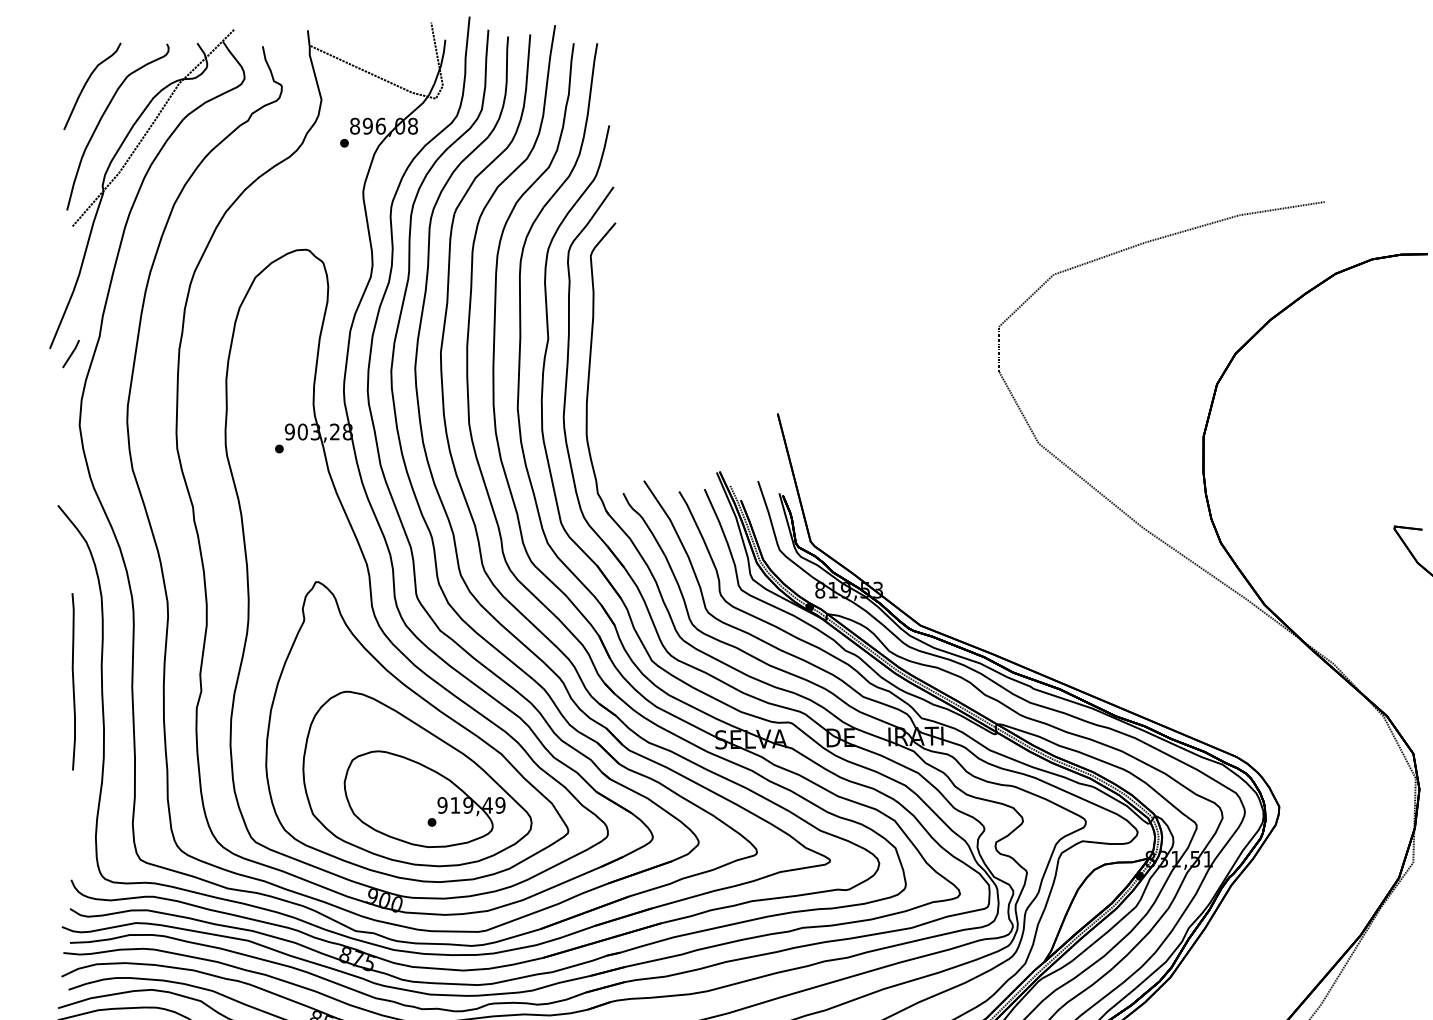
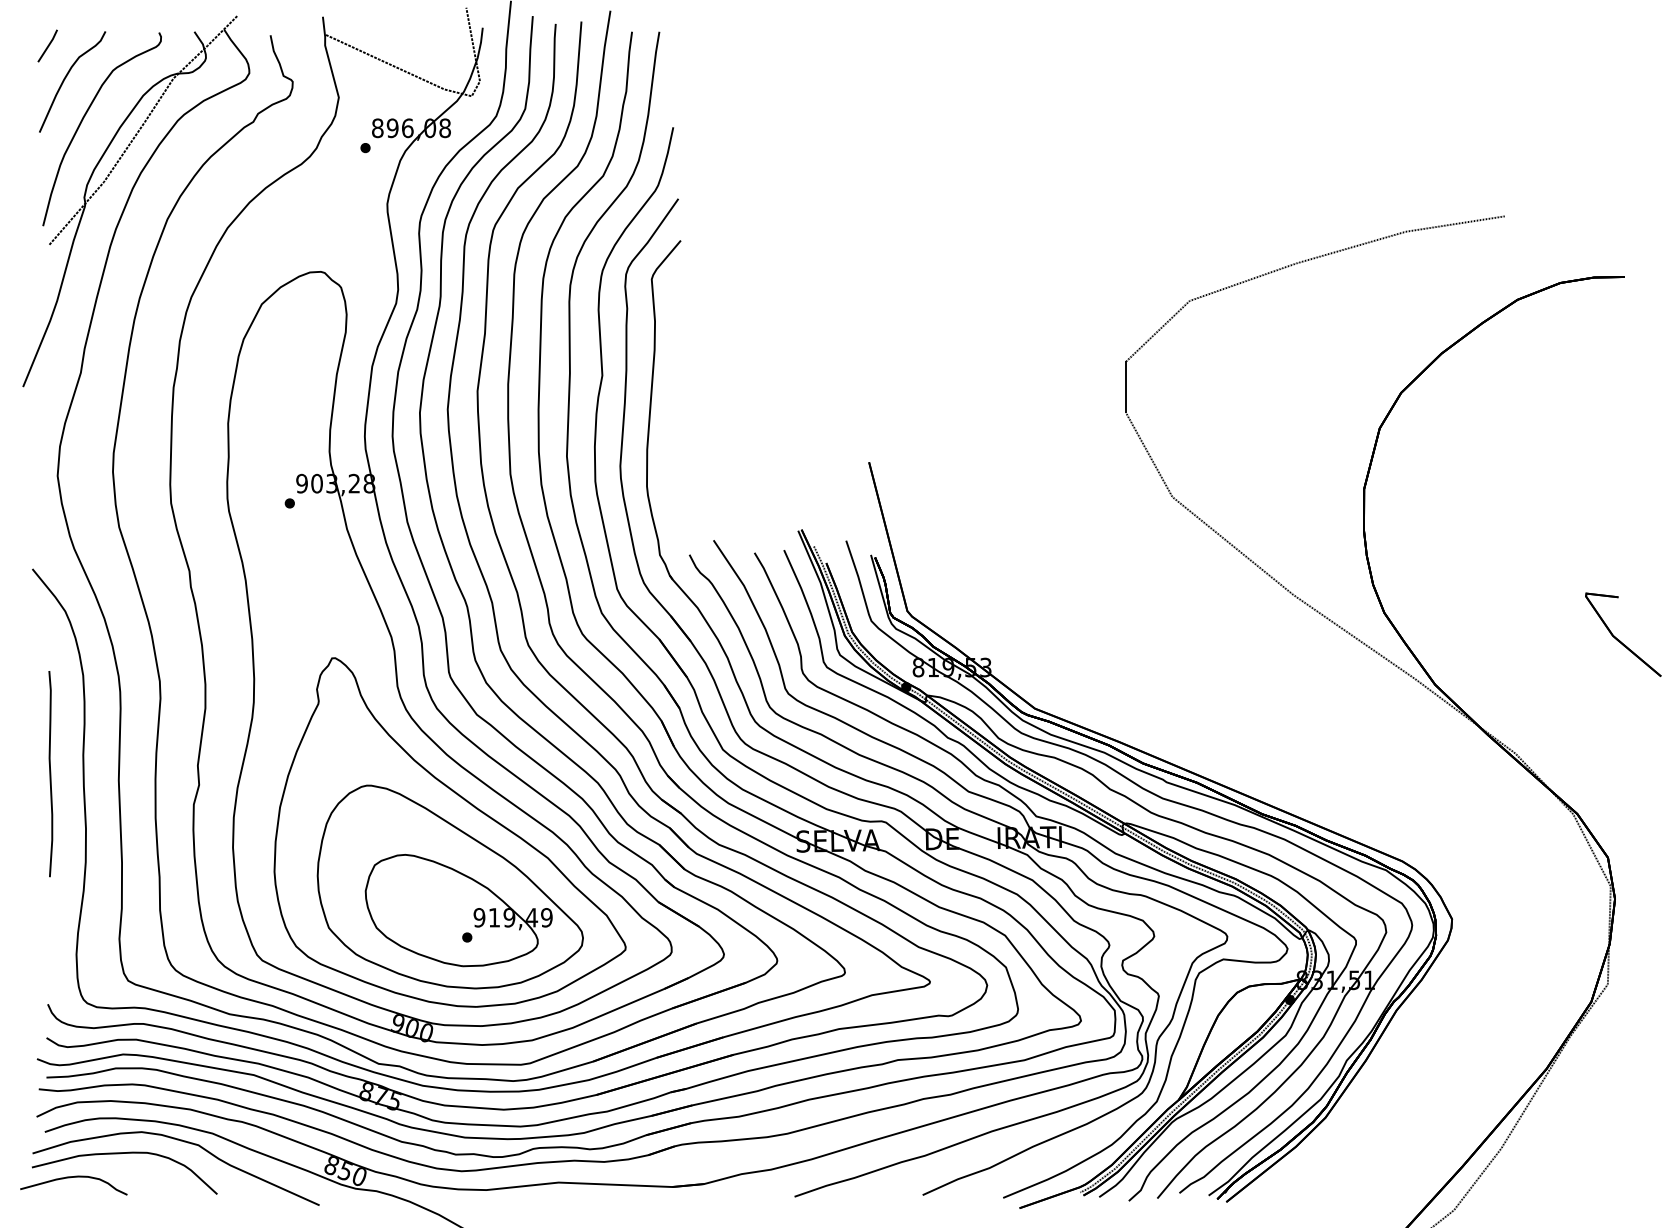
line: (70, 353) -> (47, 45), moved

